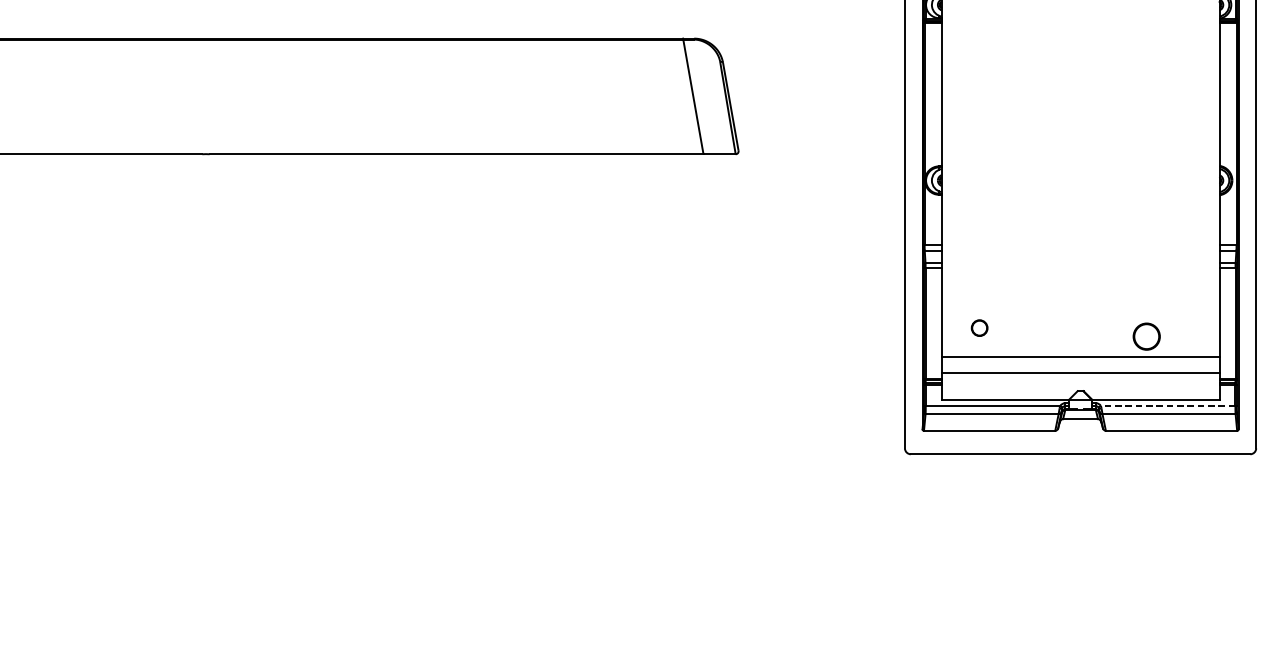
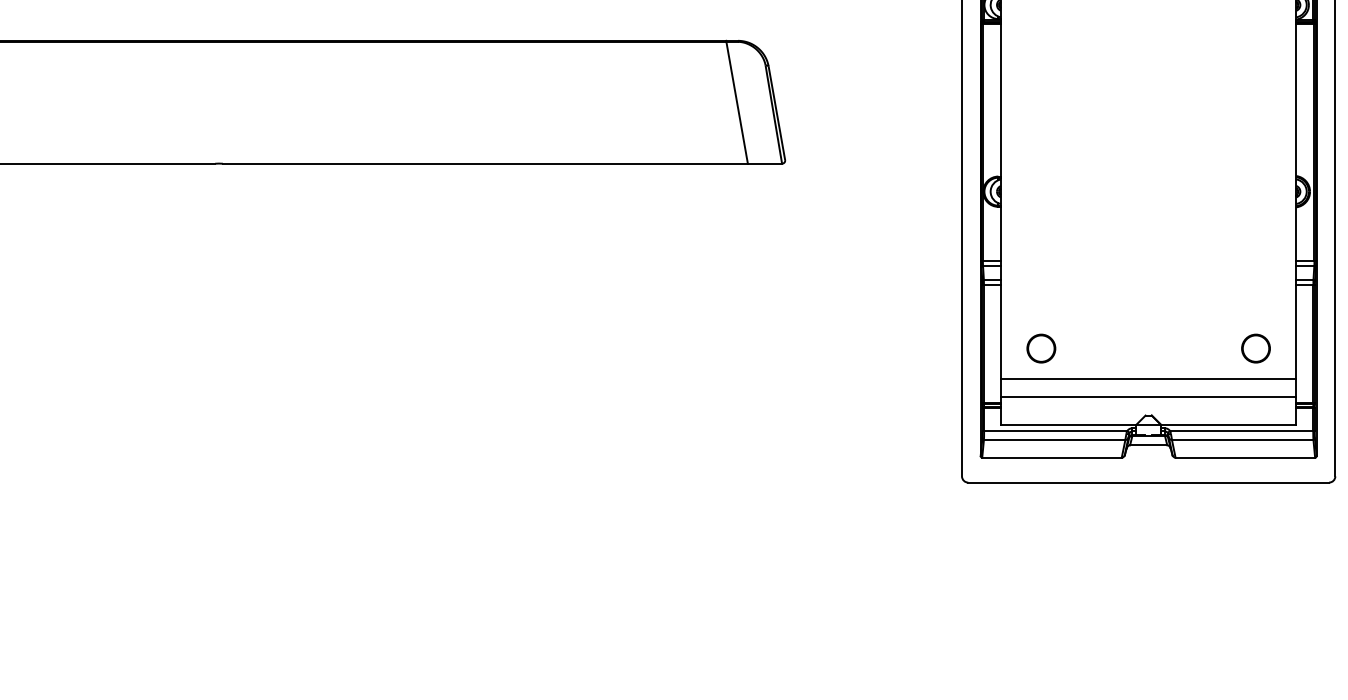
part: (979, 328) -> (1041, 348), size x1.67
part: (1146, 336) -> (1255, 348), moved
line: (1167, 406) -> (1241, 431), dashed -> solid

